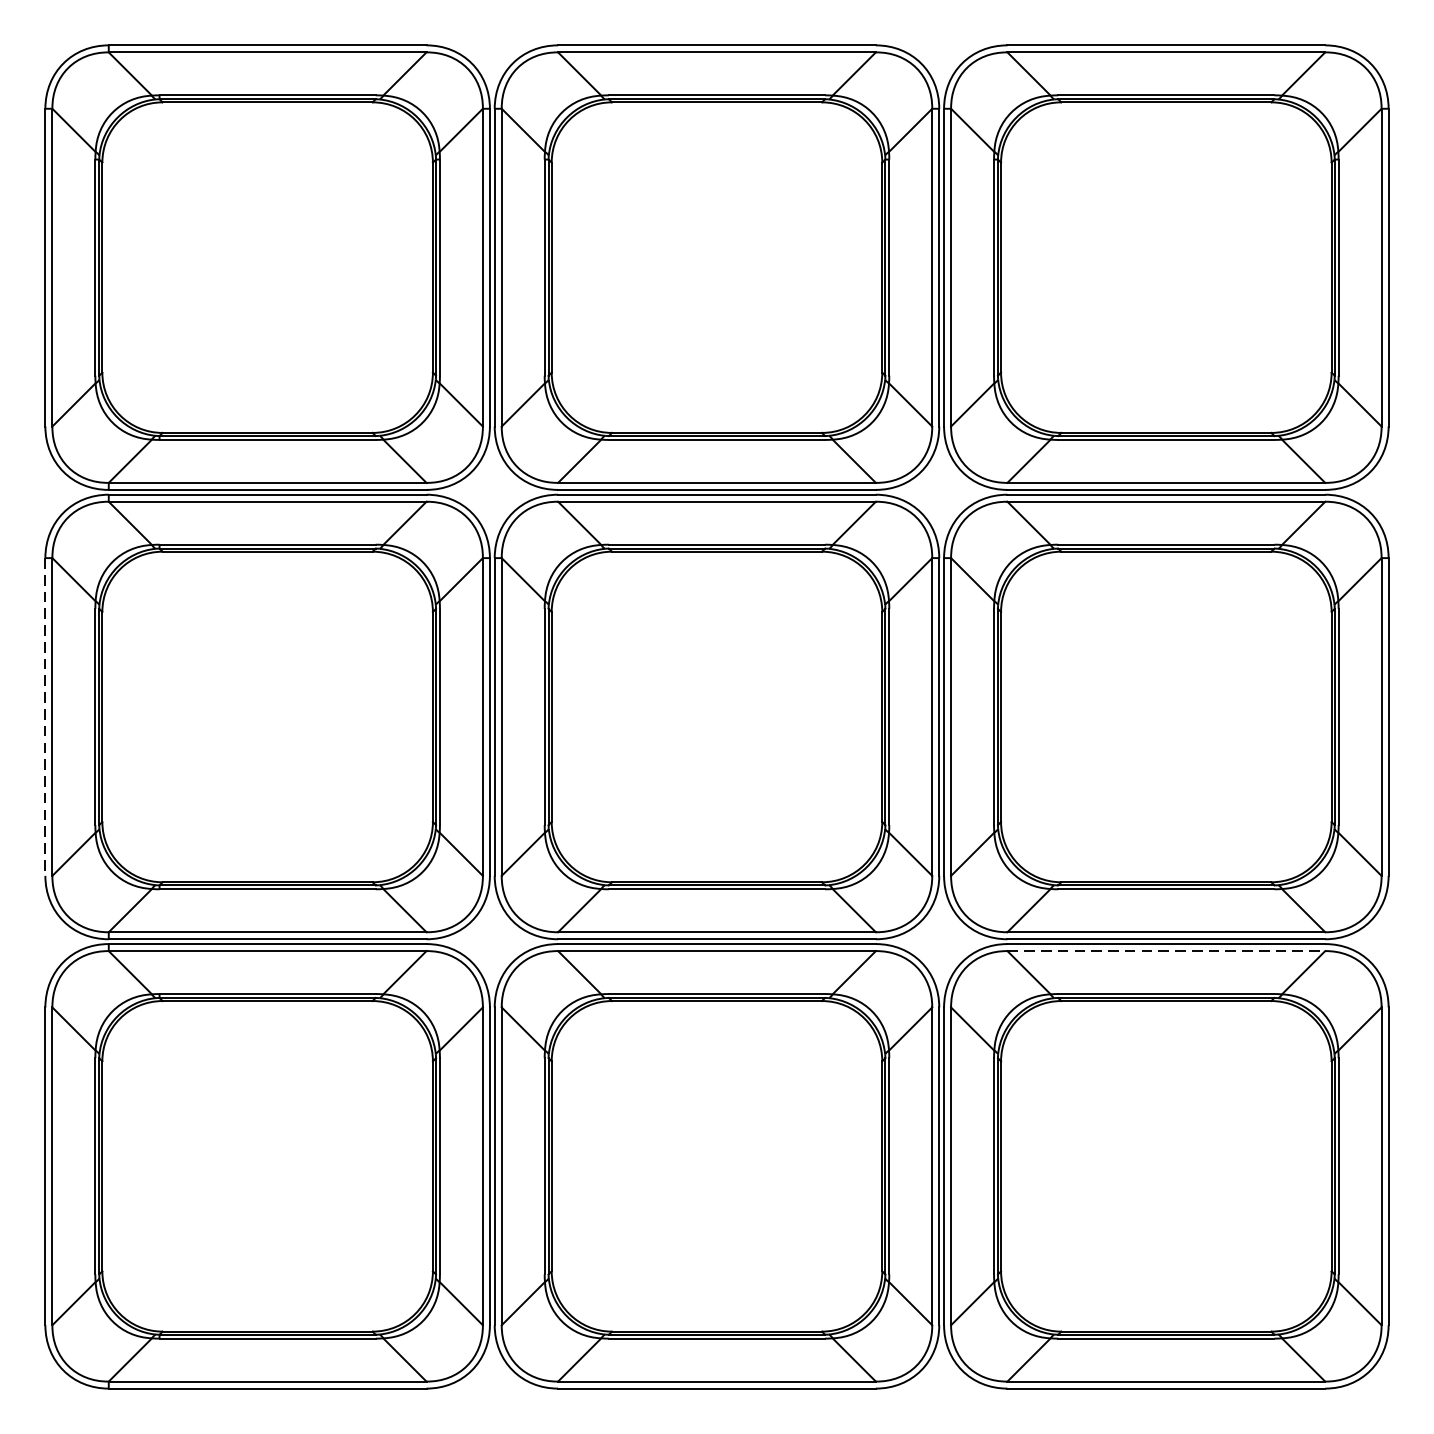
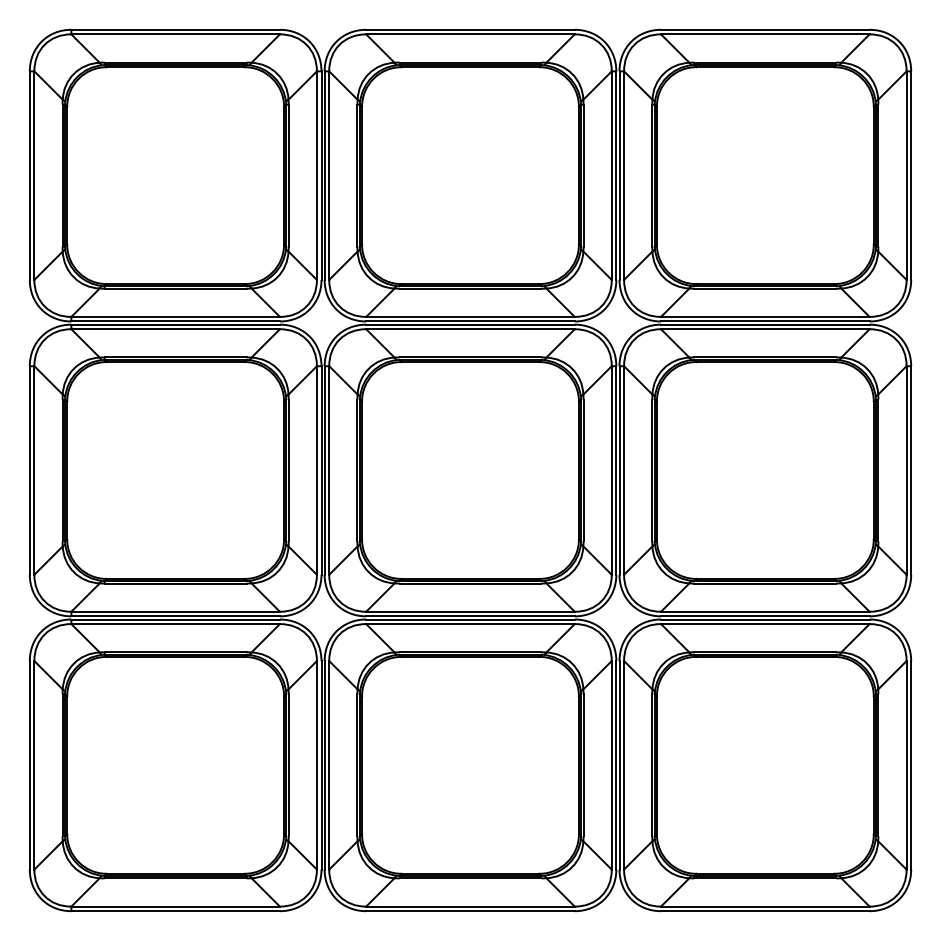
line: (44, 717) -> (29, 470), dashed -> solid
line: (1166, 951) -> (765, 624), dashed -> solid

